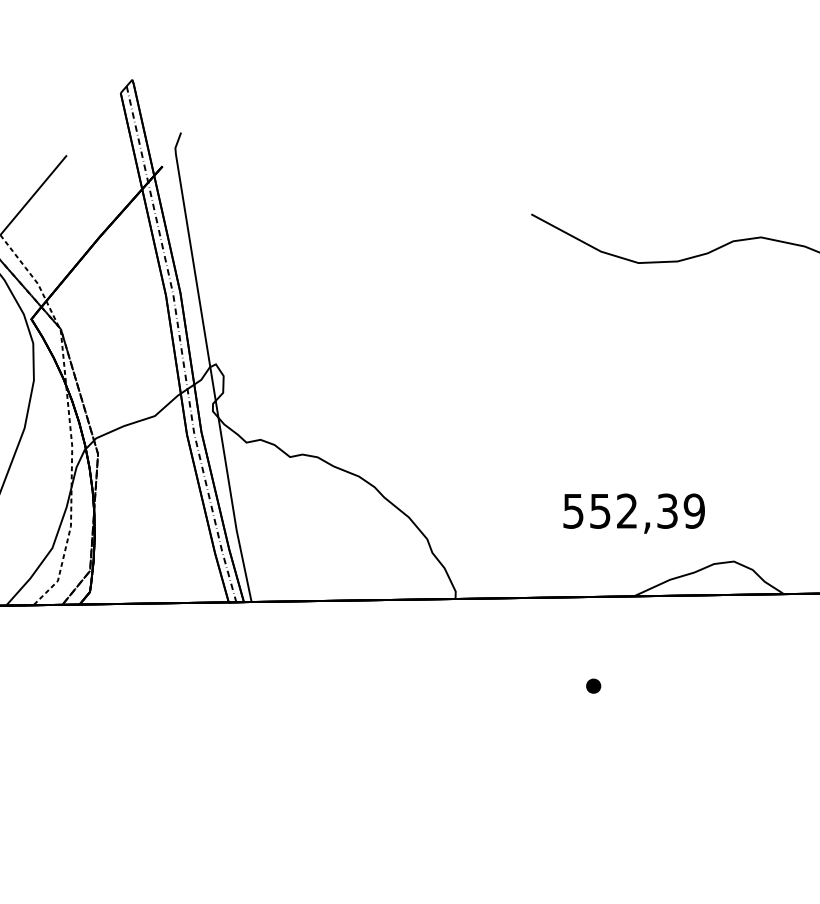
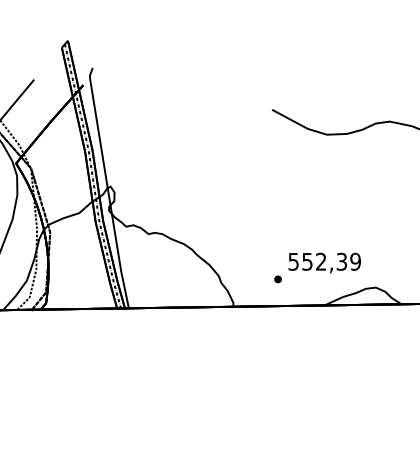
part: (592, 686) -> (277, 279), moved

